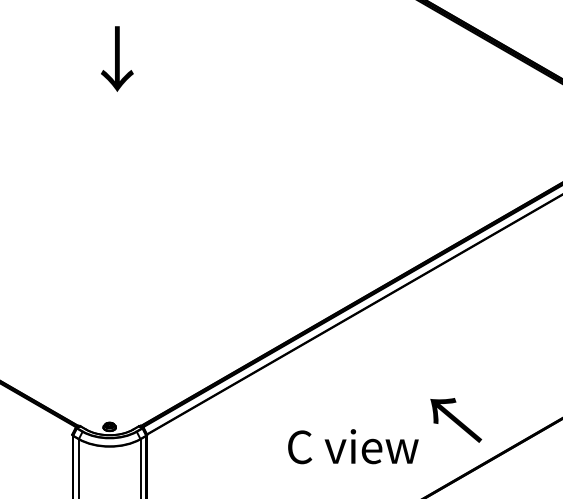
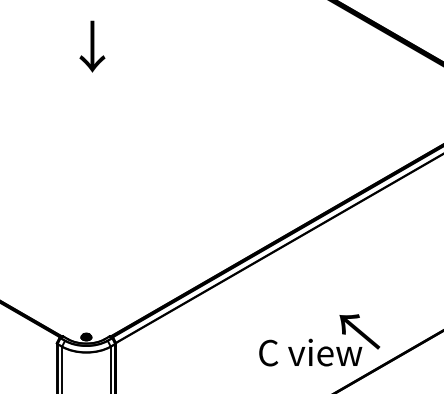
text: (353, 446) -> (310, 352), moved

